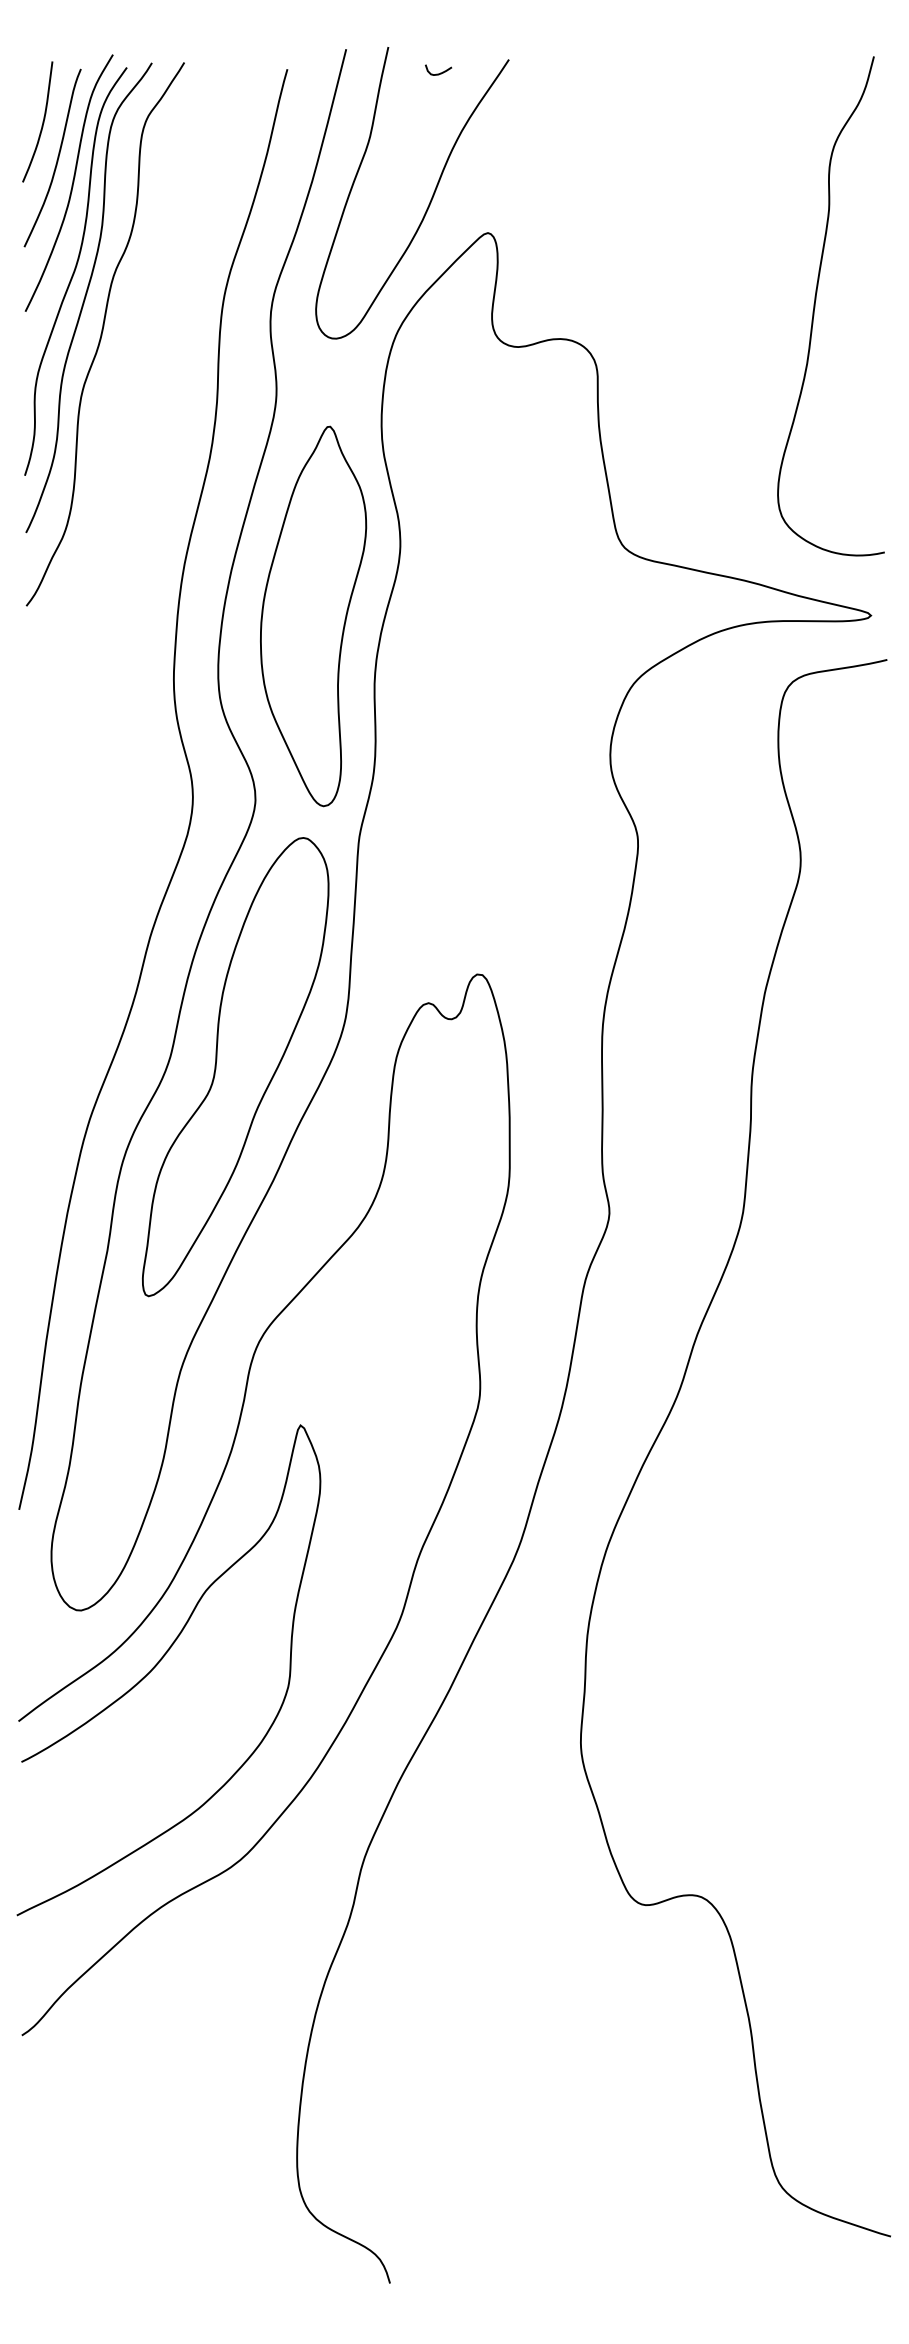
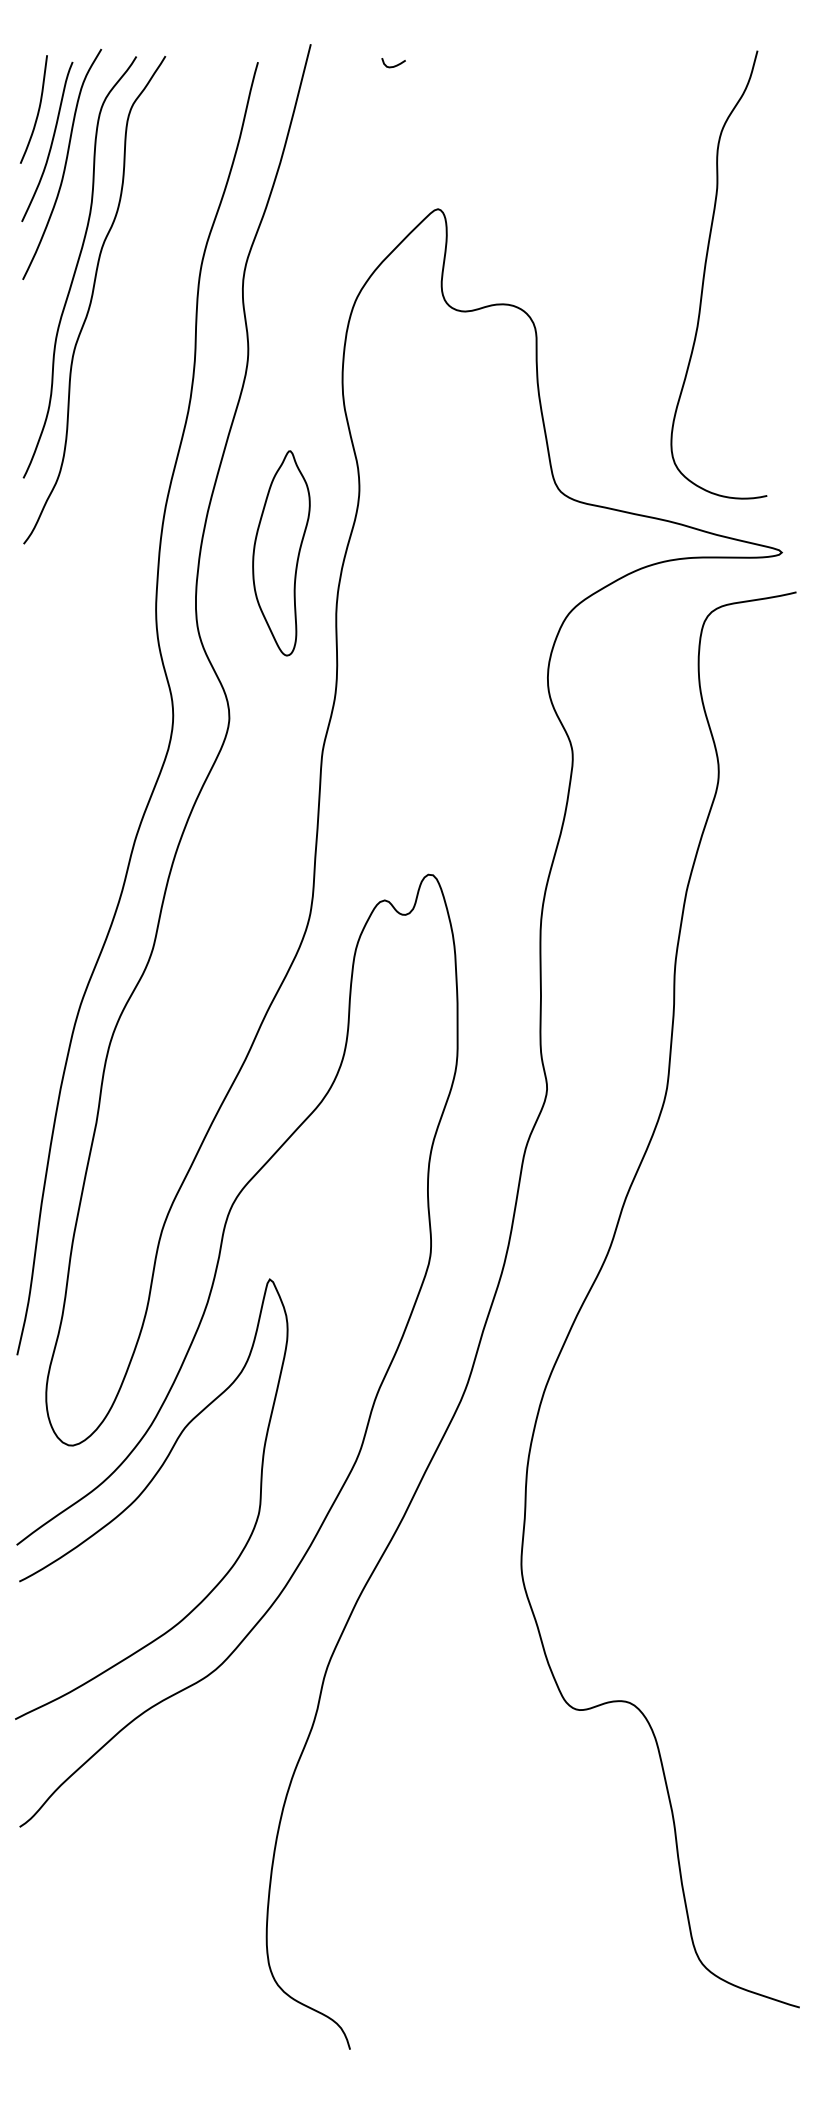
curve: (430, 198) -> (386, 178), removed
curve: (75, 271) -> (67, 243), removed
curve: (816, 304) -> (705, 273), moved
part: (313, 616) -> (281, 553), size x0.6
part: (235, 1066) -> (211, 957), removed

